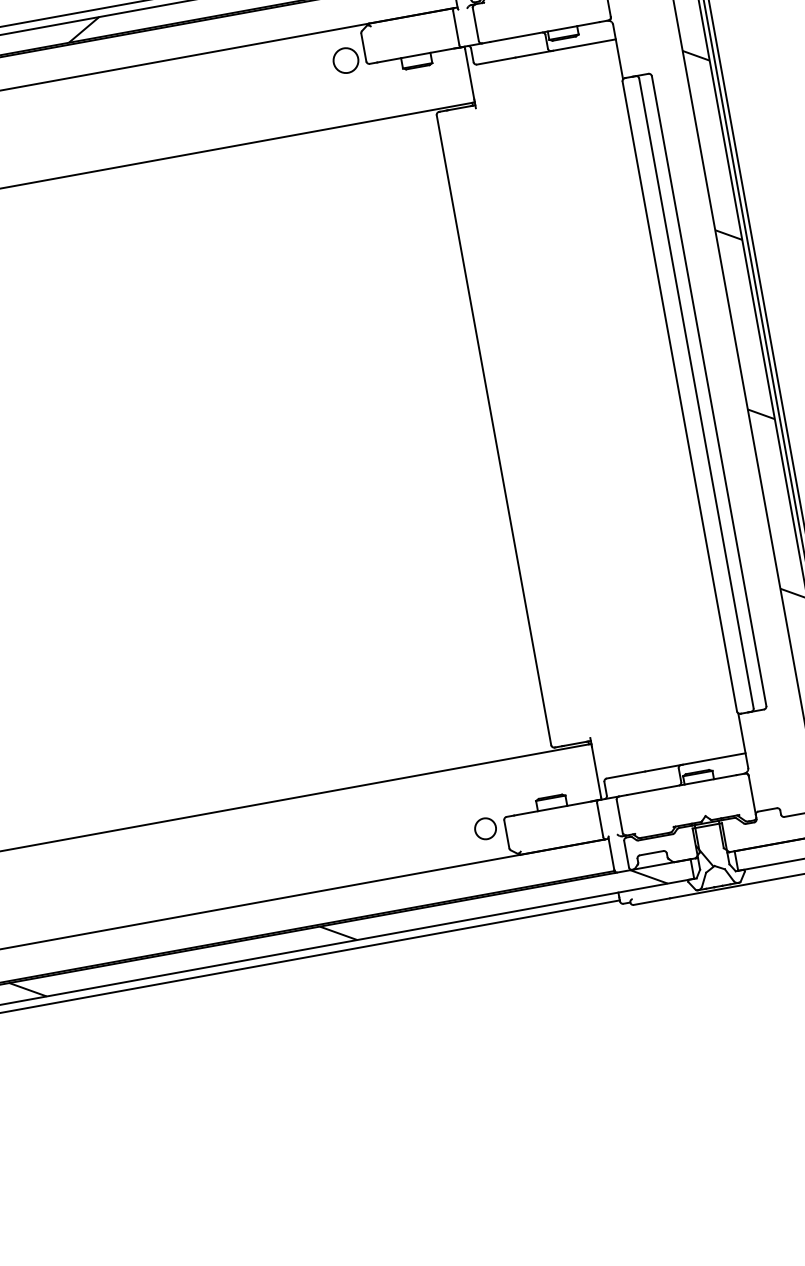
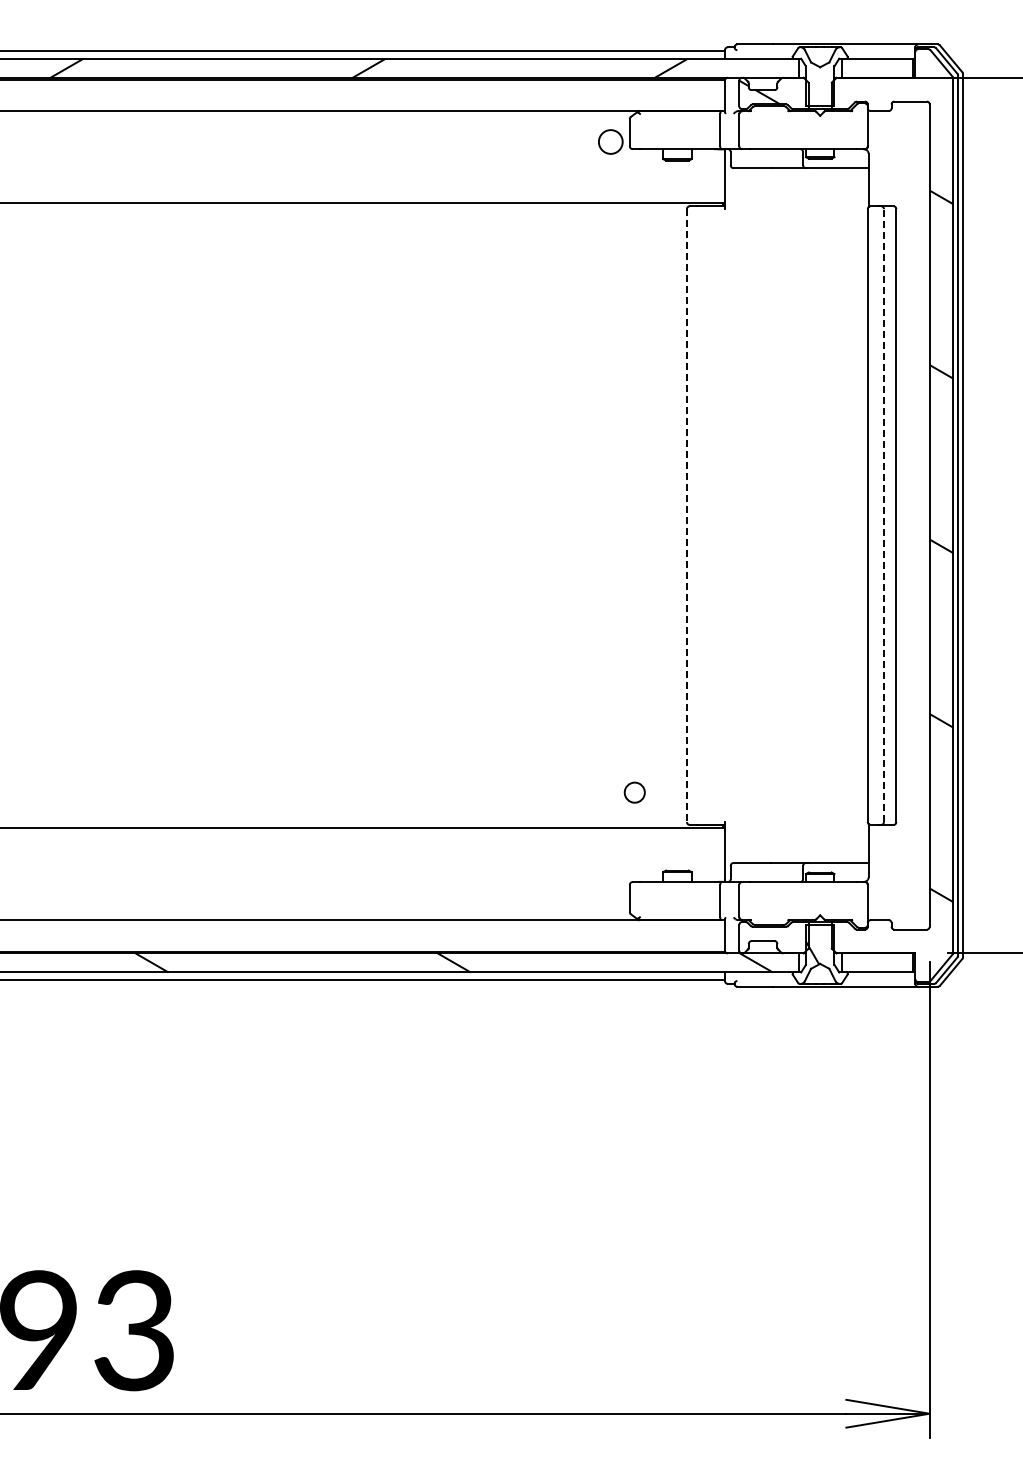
line: (695, 393) -> (883, 515), solid -> dashed
line: (493, 431) -> (686, 516), solid -> dashed
circle: (485, 828) -> (634, 792), moved

